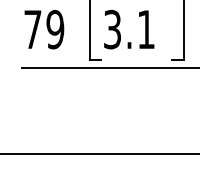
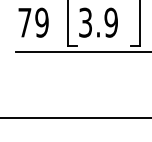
text: (145, 29) -> (110, 22), 3.1 -> 3.9

